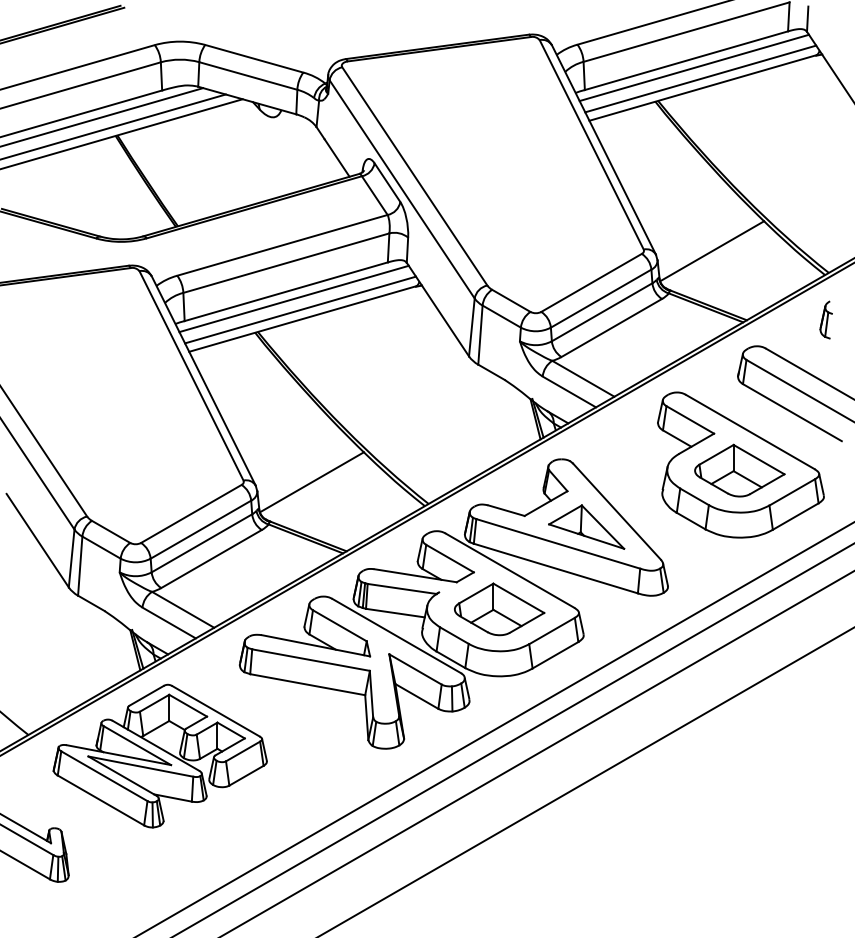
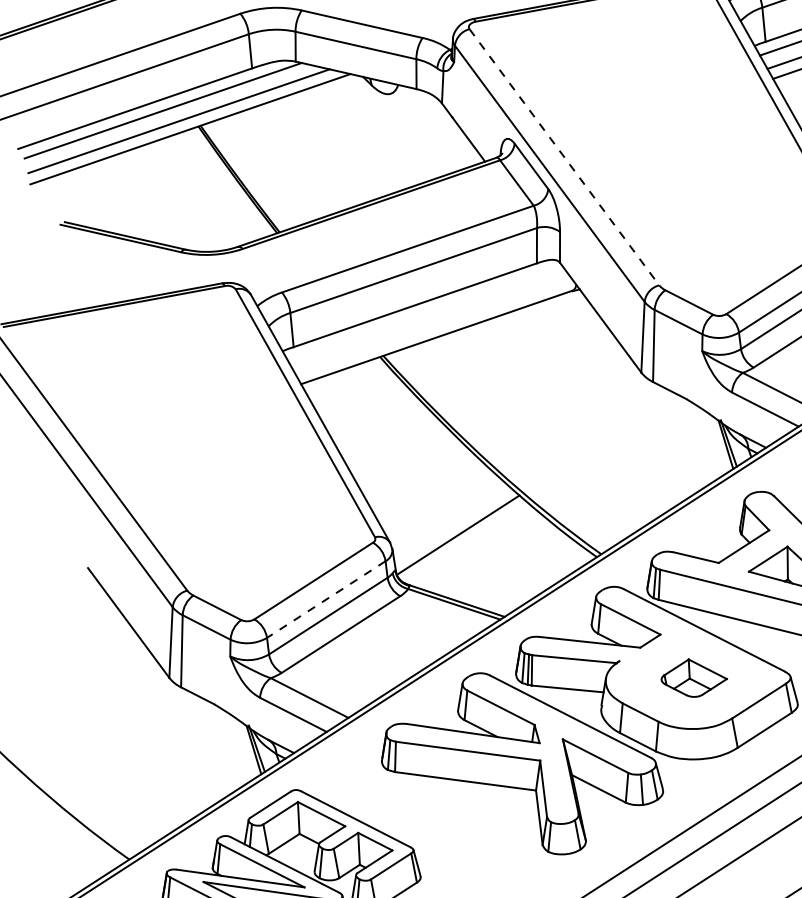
line: (415, 176) -> (565, 157), solid -> dashed
line: (293, 298) -> (424, 313), removed
line: (300, 309) -> (433, 325), removed
line: (200, 529) -> (325, 599), solid -> dashed
part: (499, 609) -> (693, 678), size x0.6

